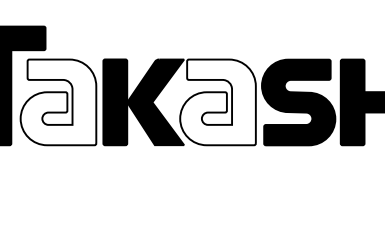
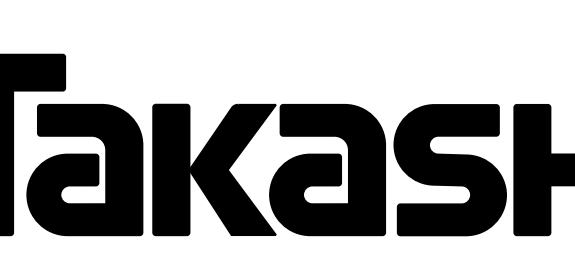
fill: (58, 102) -> (84, 170), added
fill: (217, 102) -> (326, 170), added

